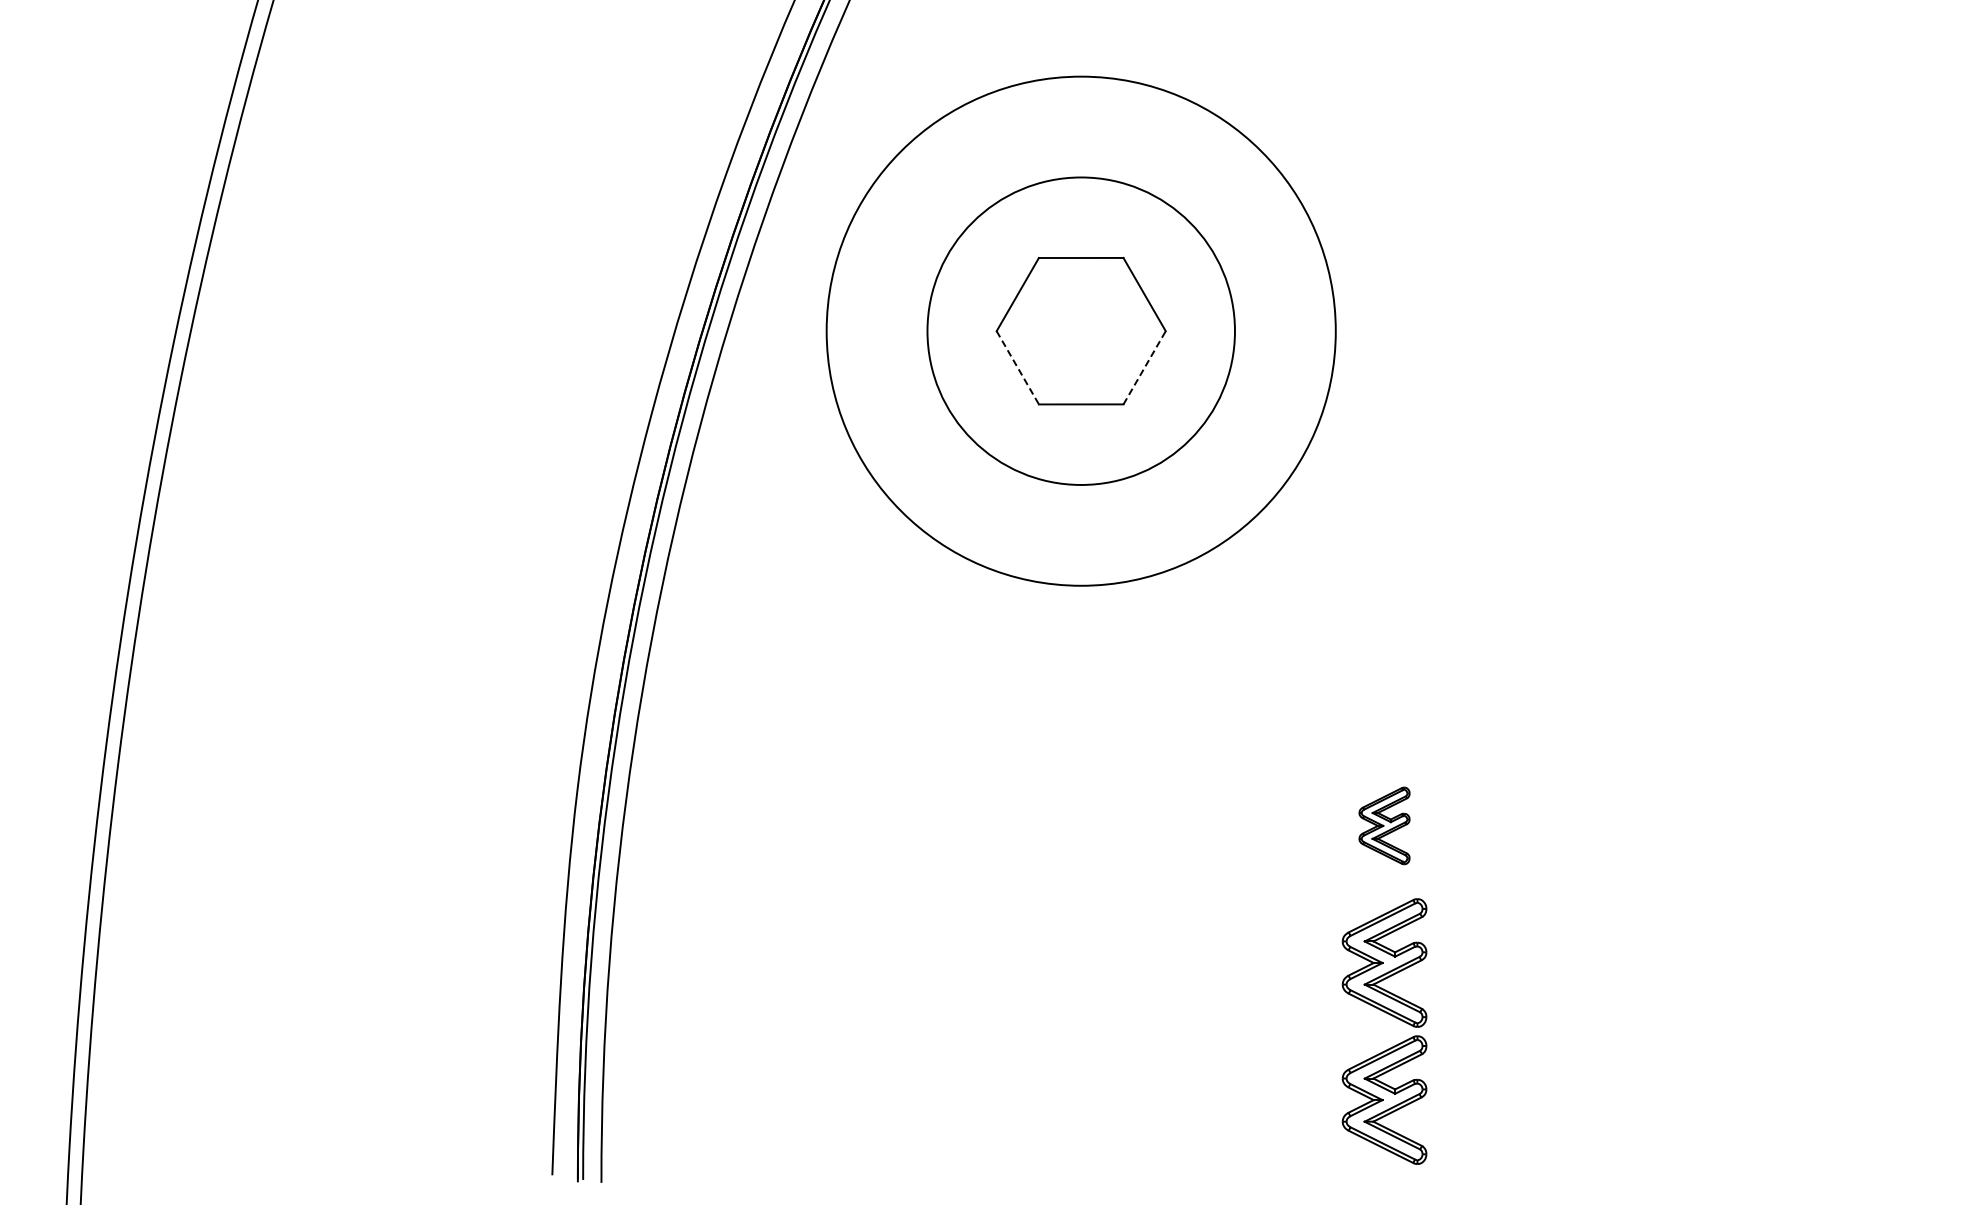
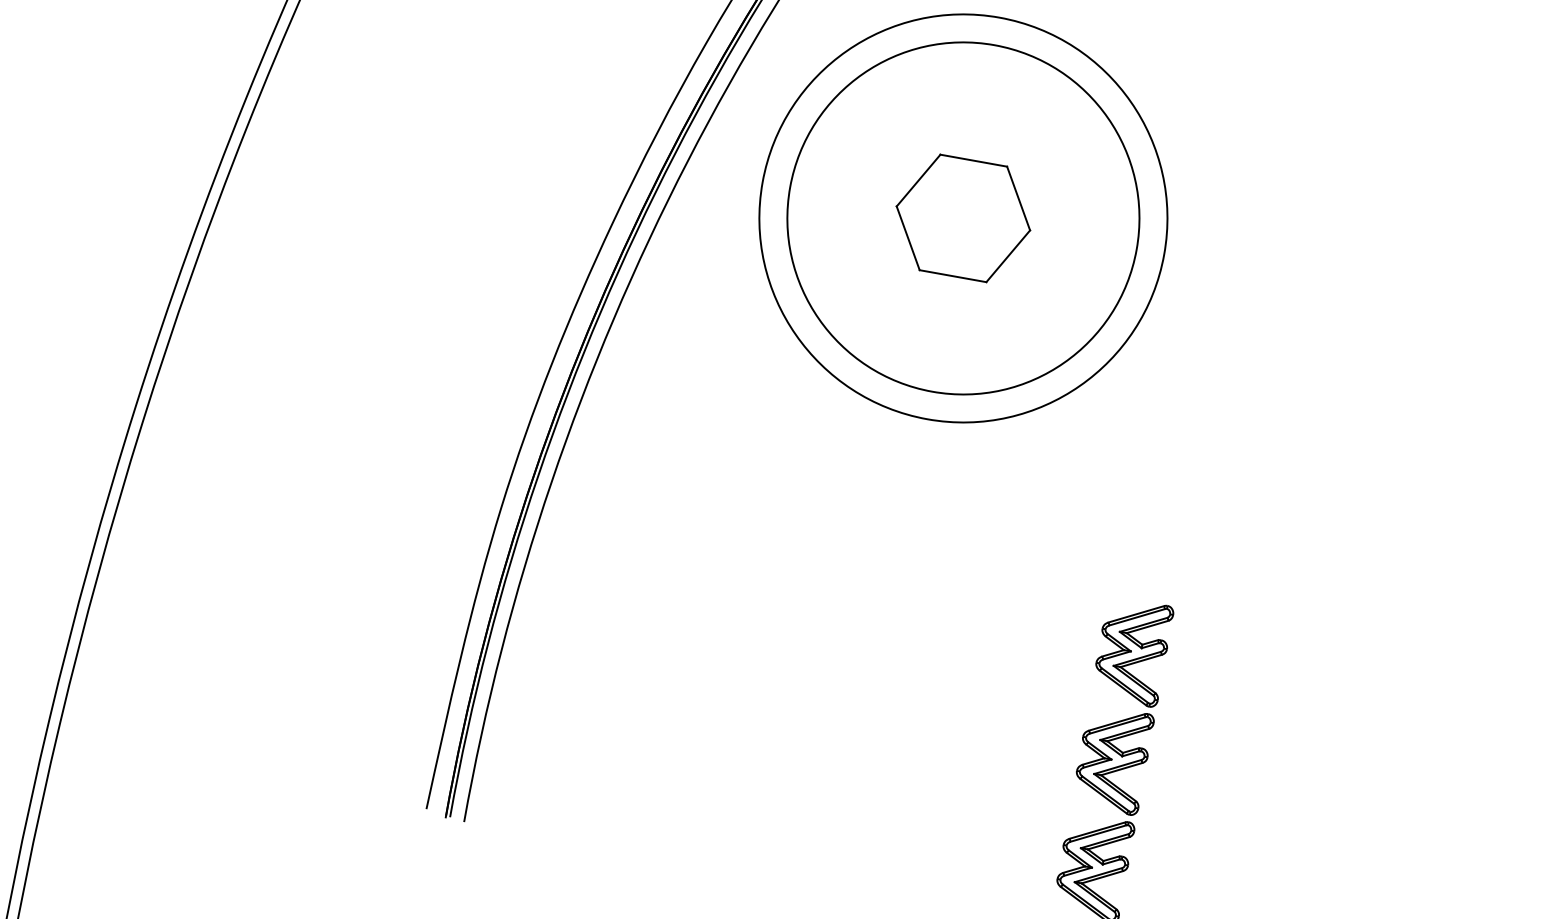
circle: (1080, 330) -> (962, 217), size x1.43
line: (1144, 367) -> (1008, 256), dashed -> solid
line: (1018, 368) -> (908, 238), dashed -> solid
part: (1384, 825) -> (1132, 651), size x1.67

